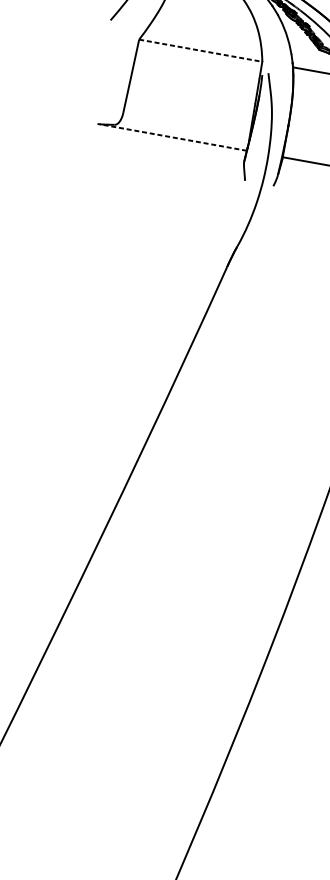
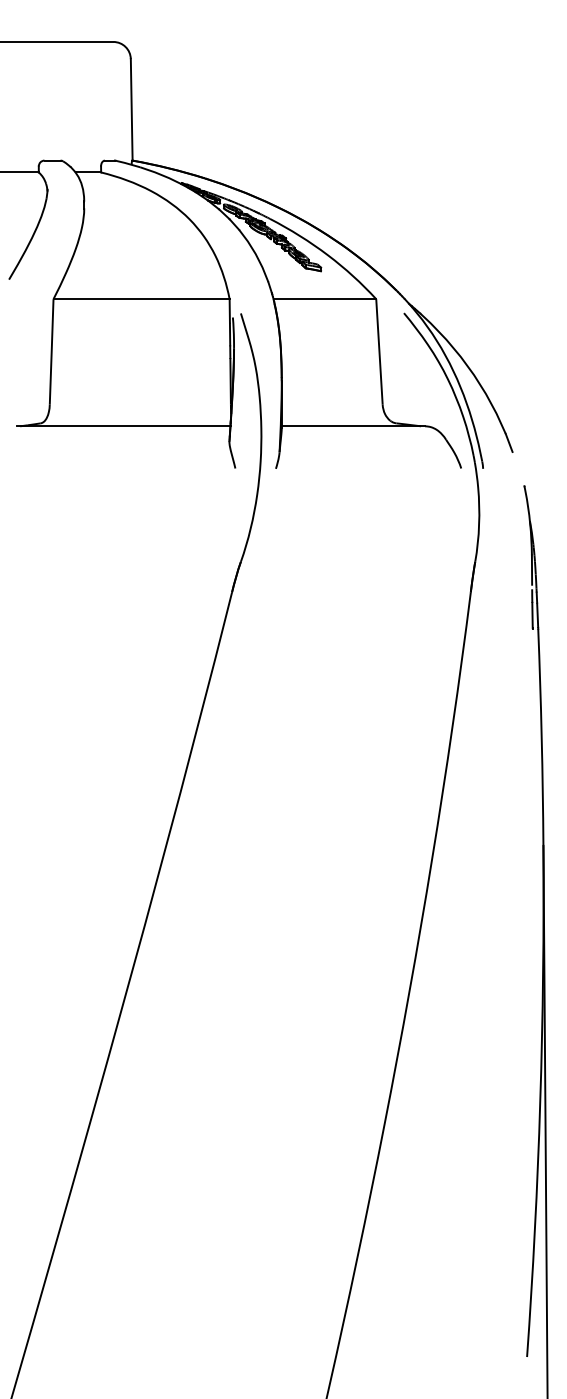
line: (201, 51) -> (142, 299), dashed -> solid
line: (172, 137) -> (123, 426), dashed -> solid

